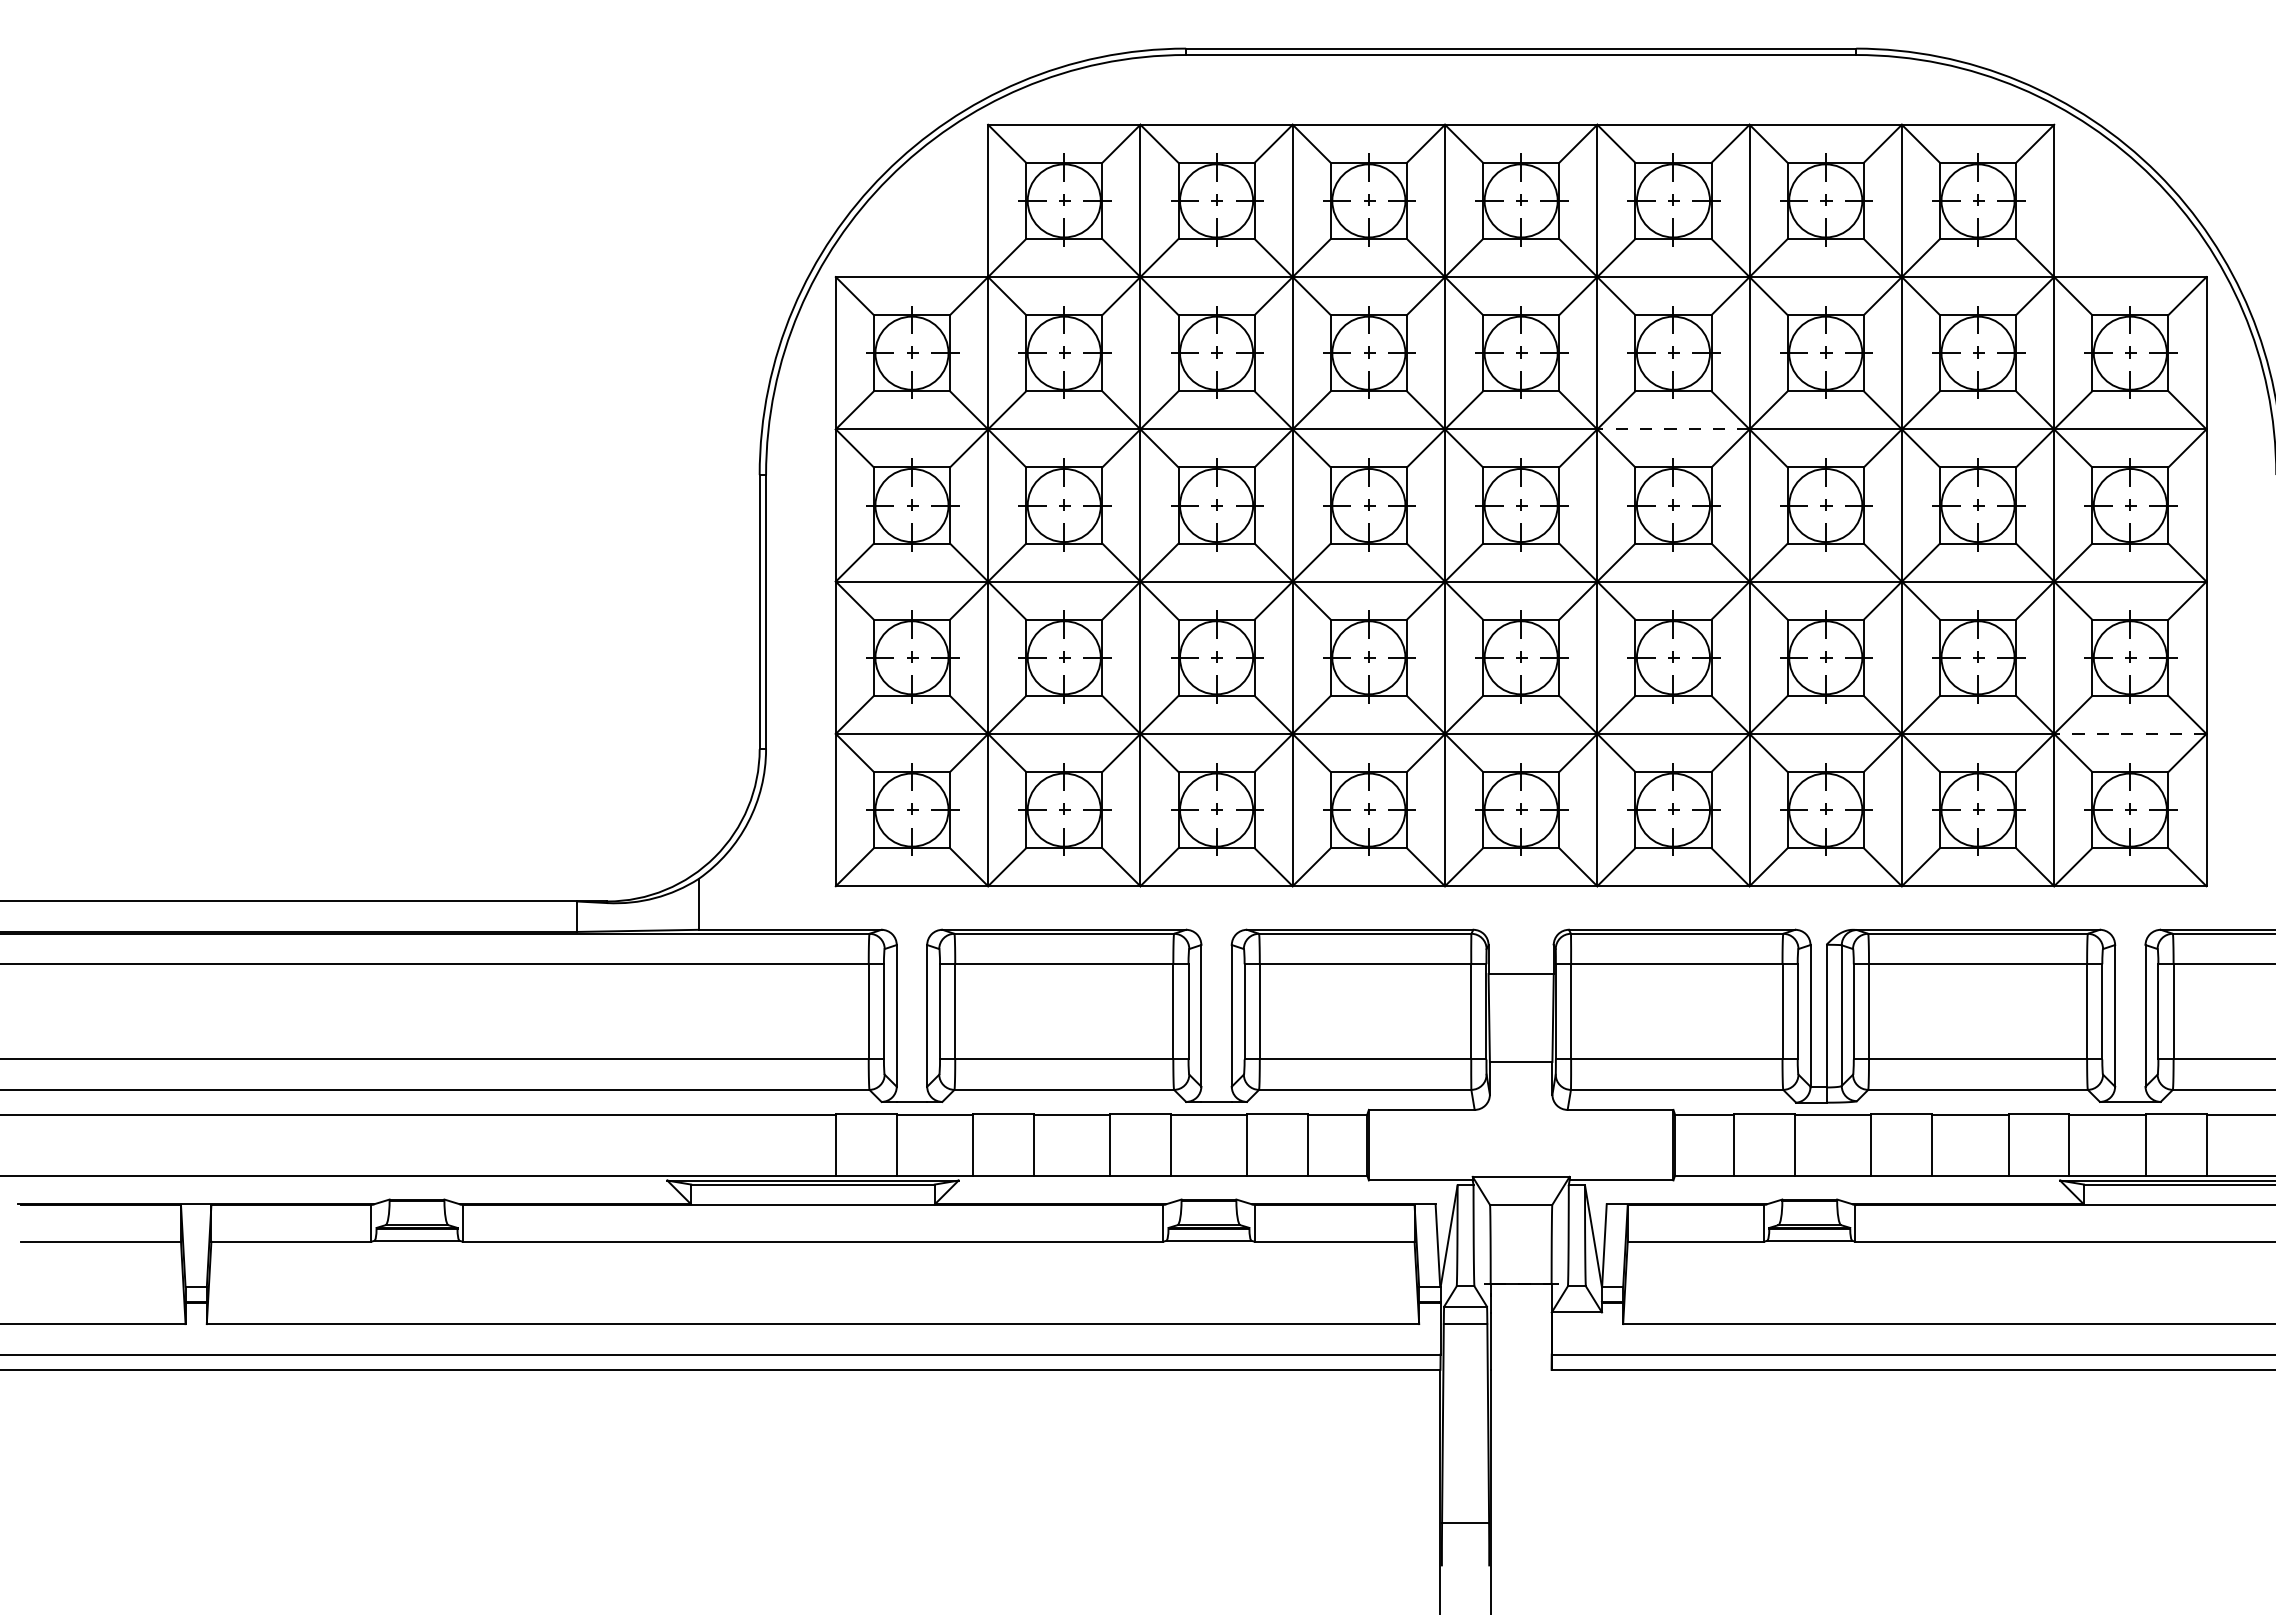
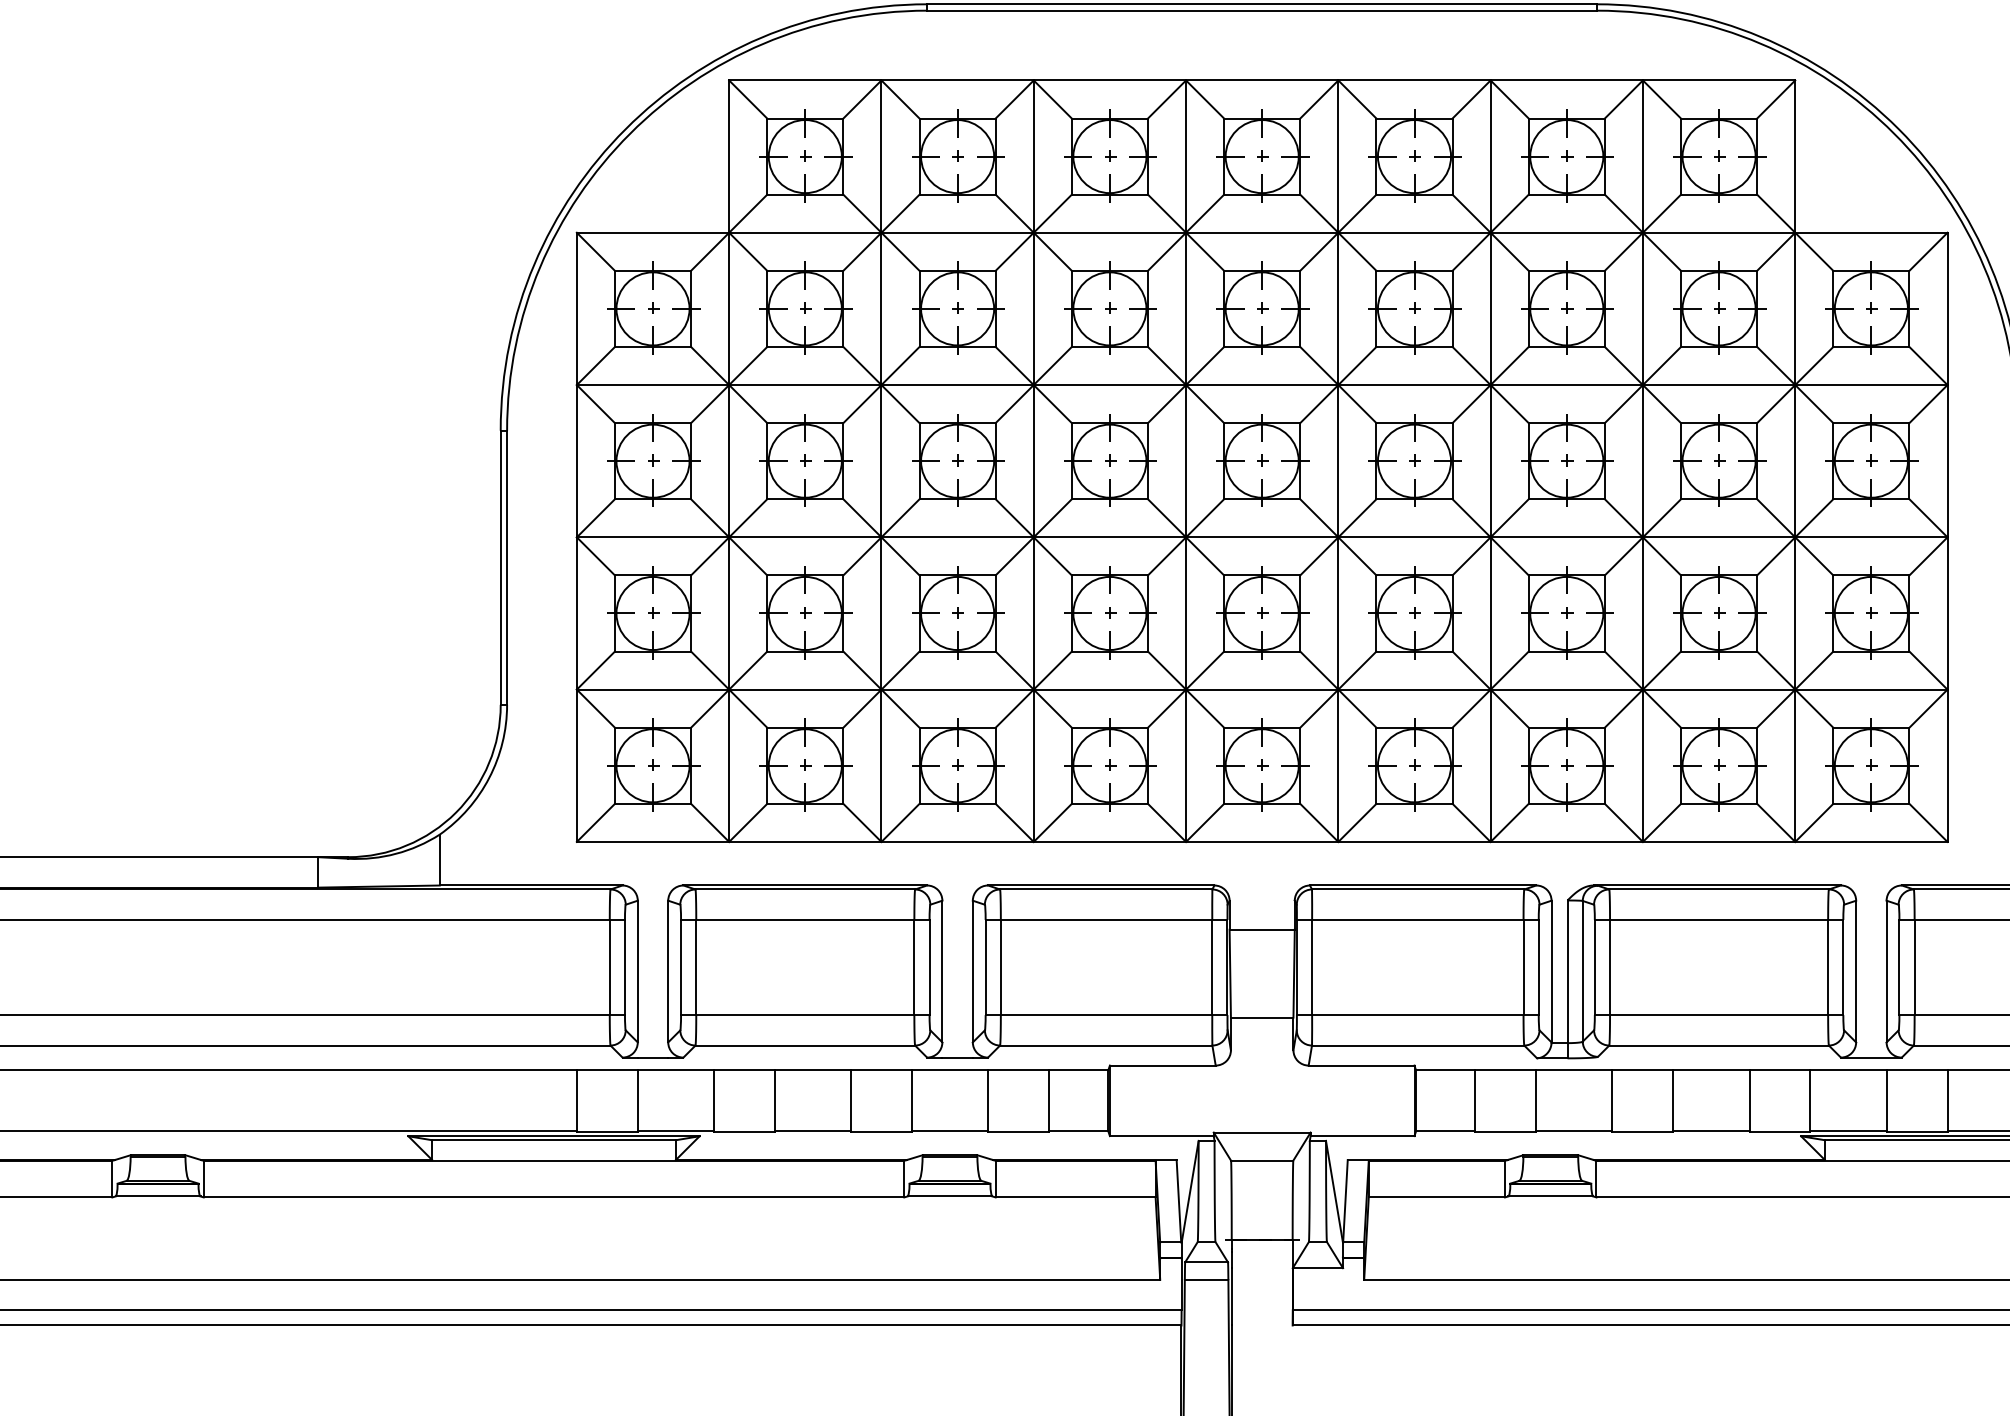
line: (1672, 429) -> (1413, 385), dashed -> solid
line: (2129, 733) -> (1870, 689), dashed -> solid

